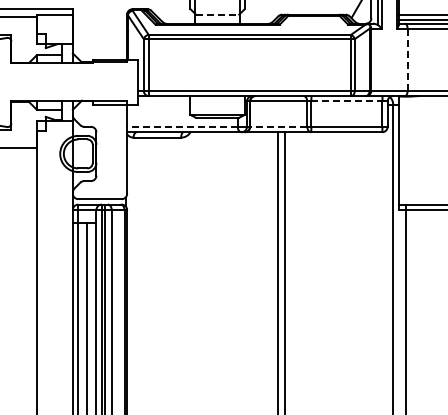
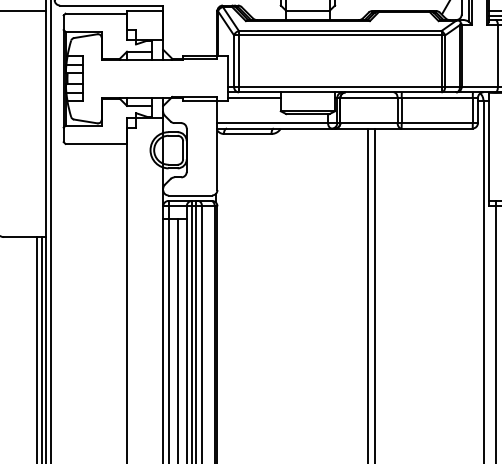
line: (217, 14) -> (307, 10), dashed -> solid
line: (407, 60) -> (497, 56), dashed -> solid
line: (164, 101) -> (254, 97), added
line: (347, 101) -> (437, 97), dashed -> solid
line: (182, 127) -> (272, 123), dashed -> solid
line: (279, 127) -> (369, 123), dashed -> solid

